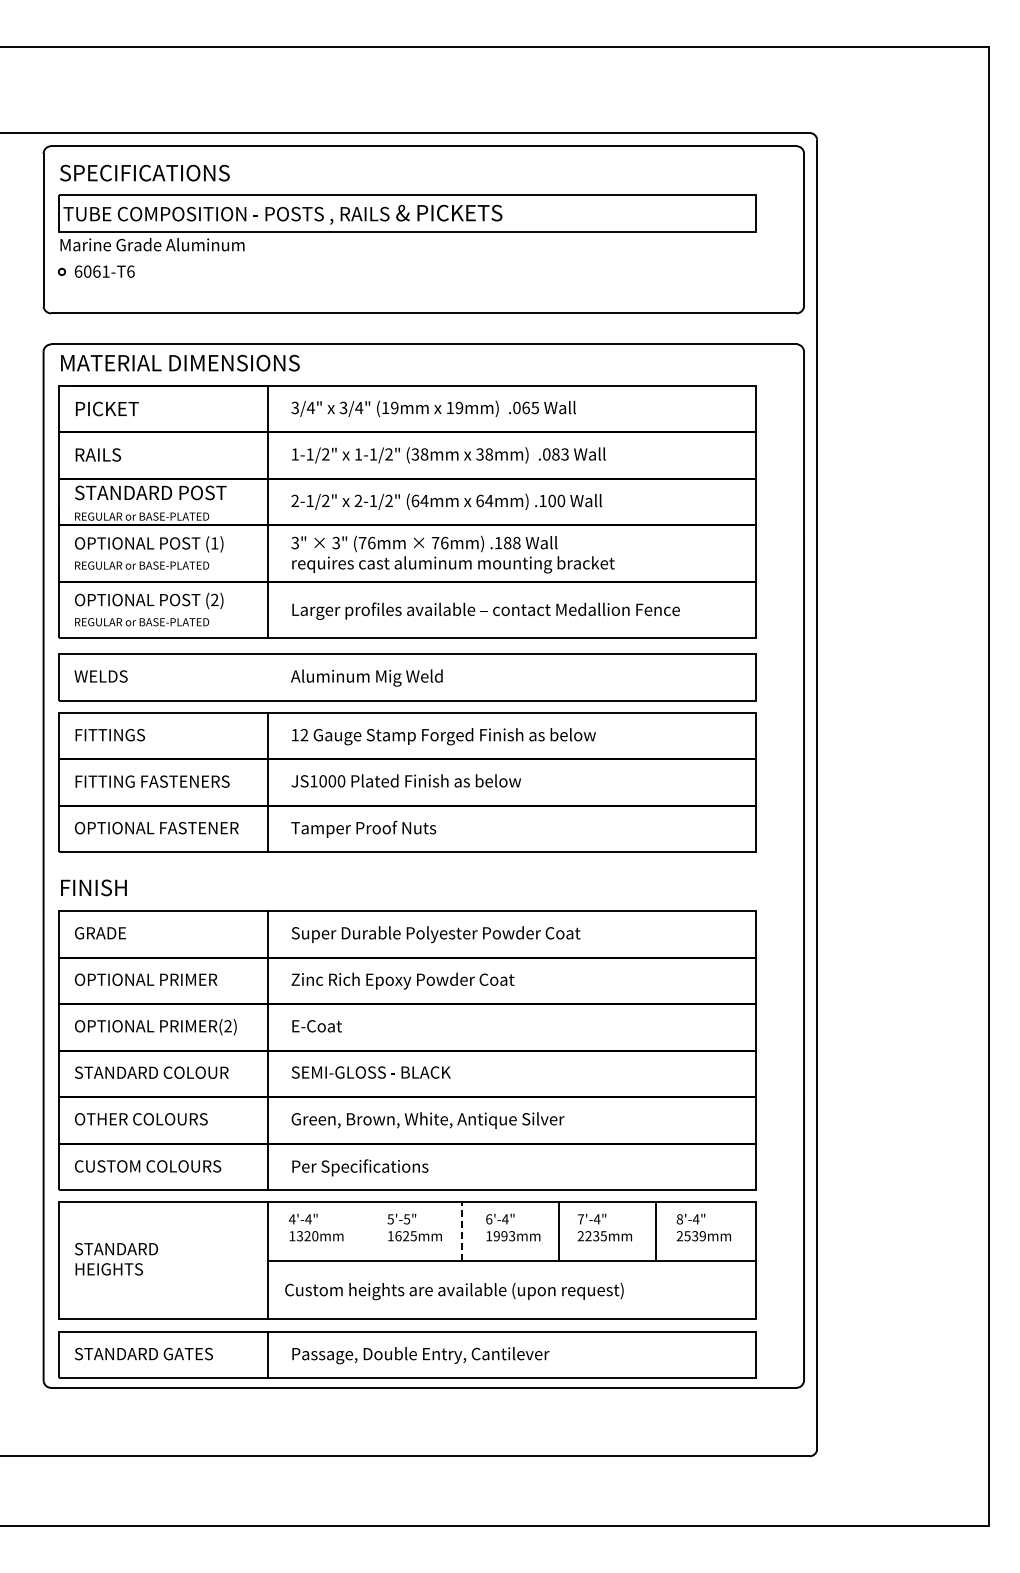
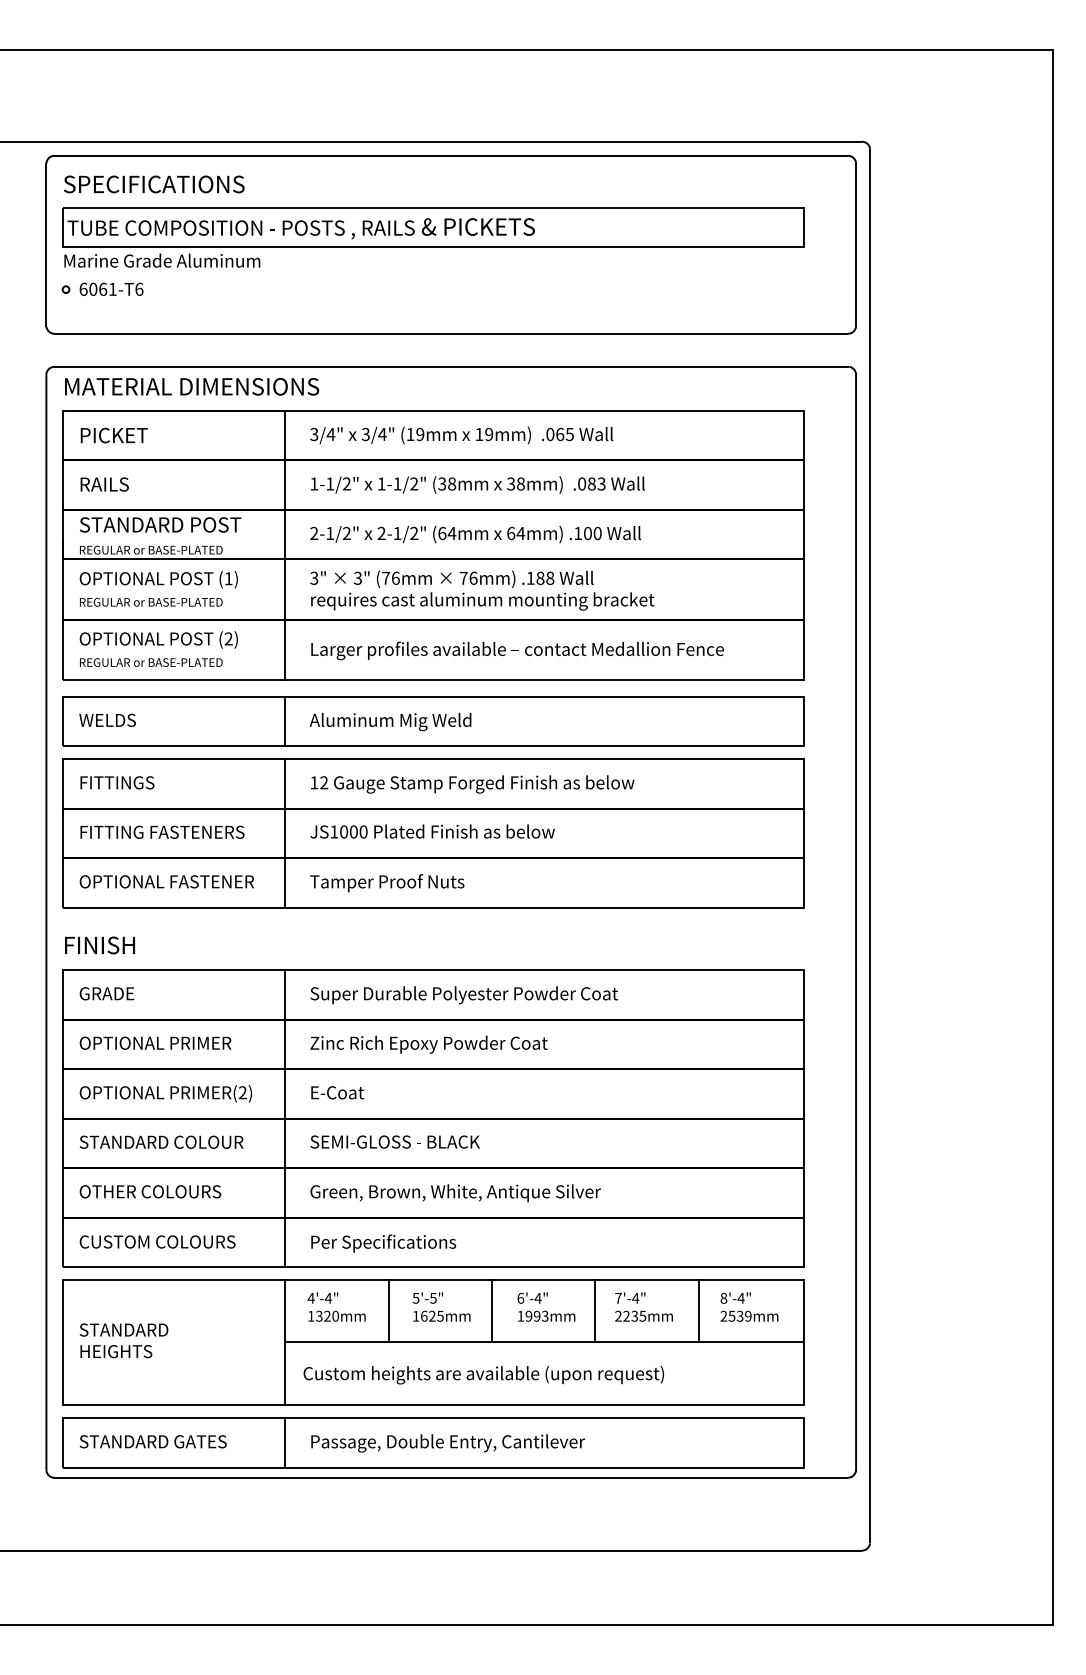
line: (268, 677) -> (285, 721), added
line: (462, 1230) -> (492, 1310), dashed -> solid
line: (365, 1231) -> (389, 1311), added

